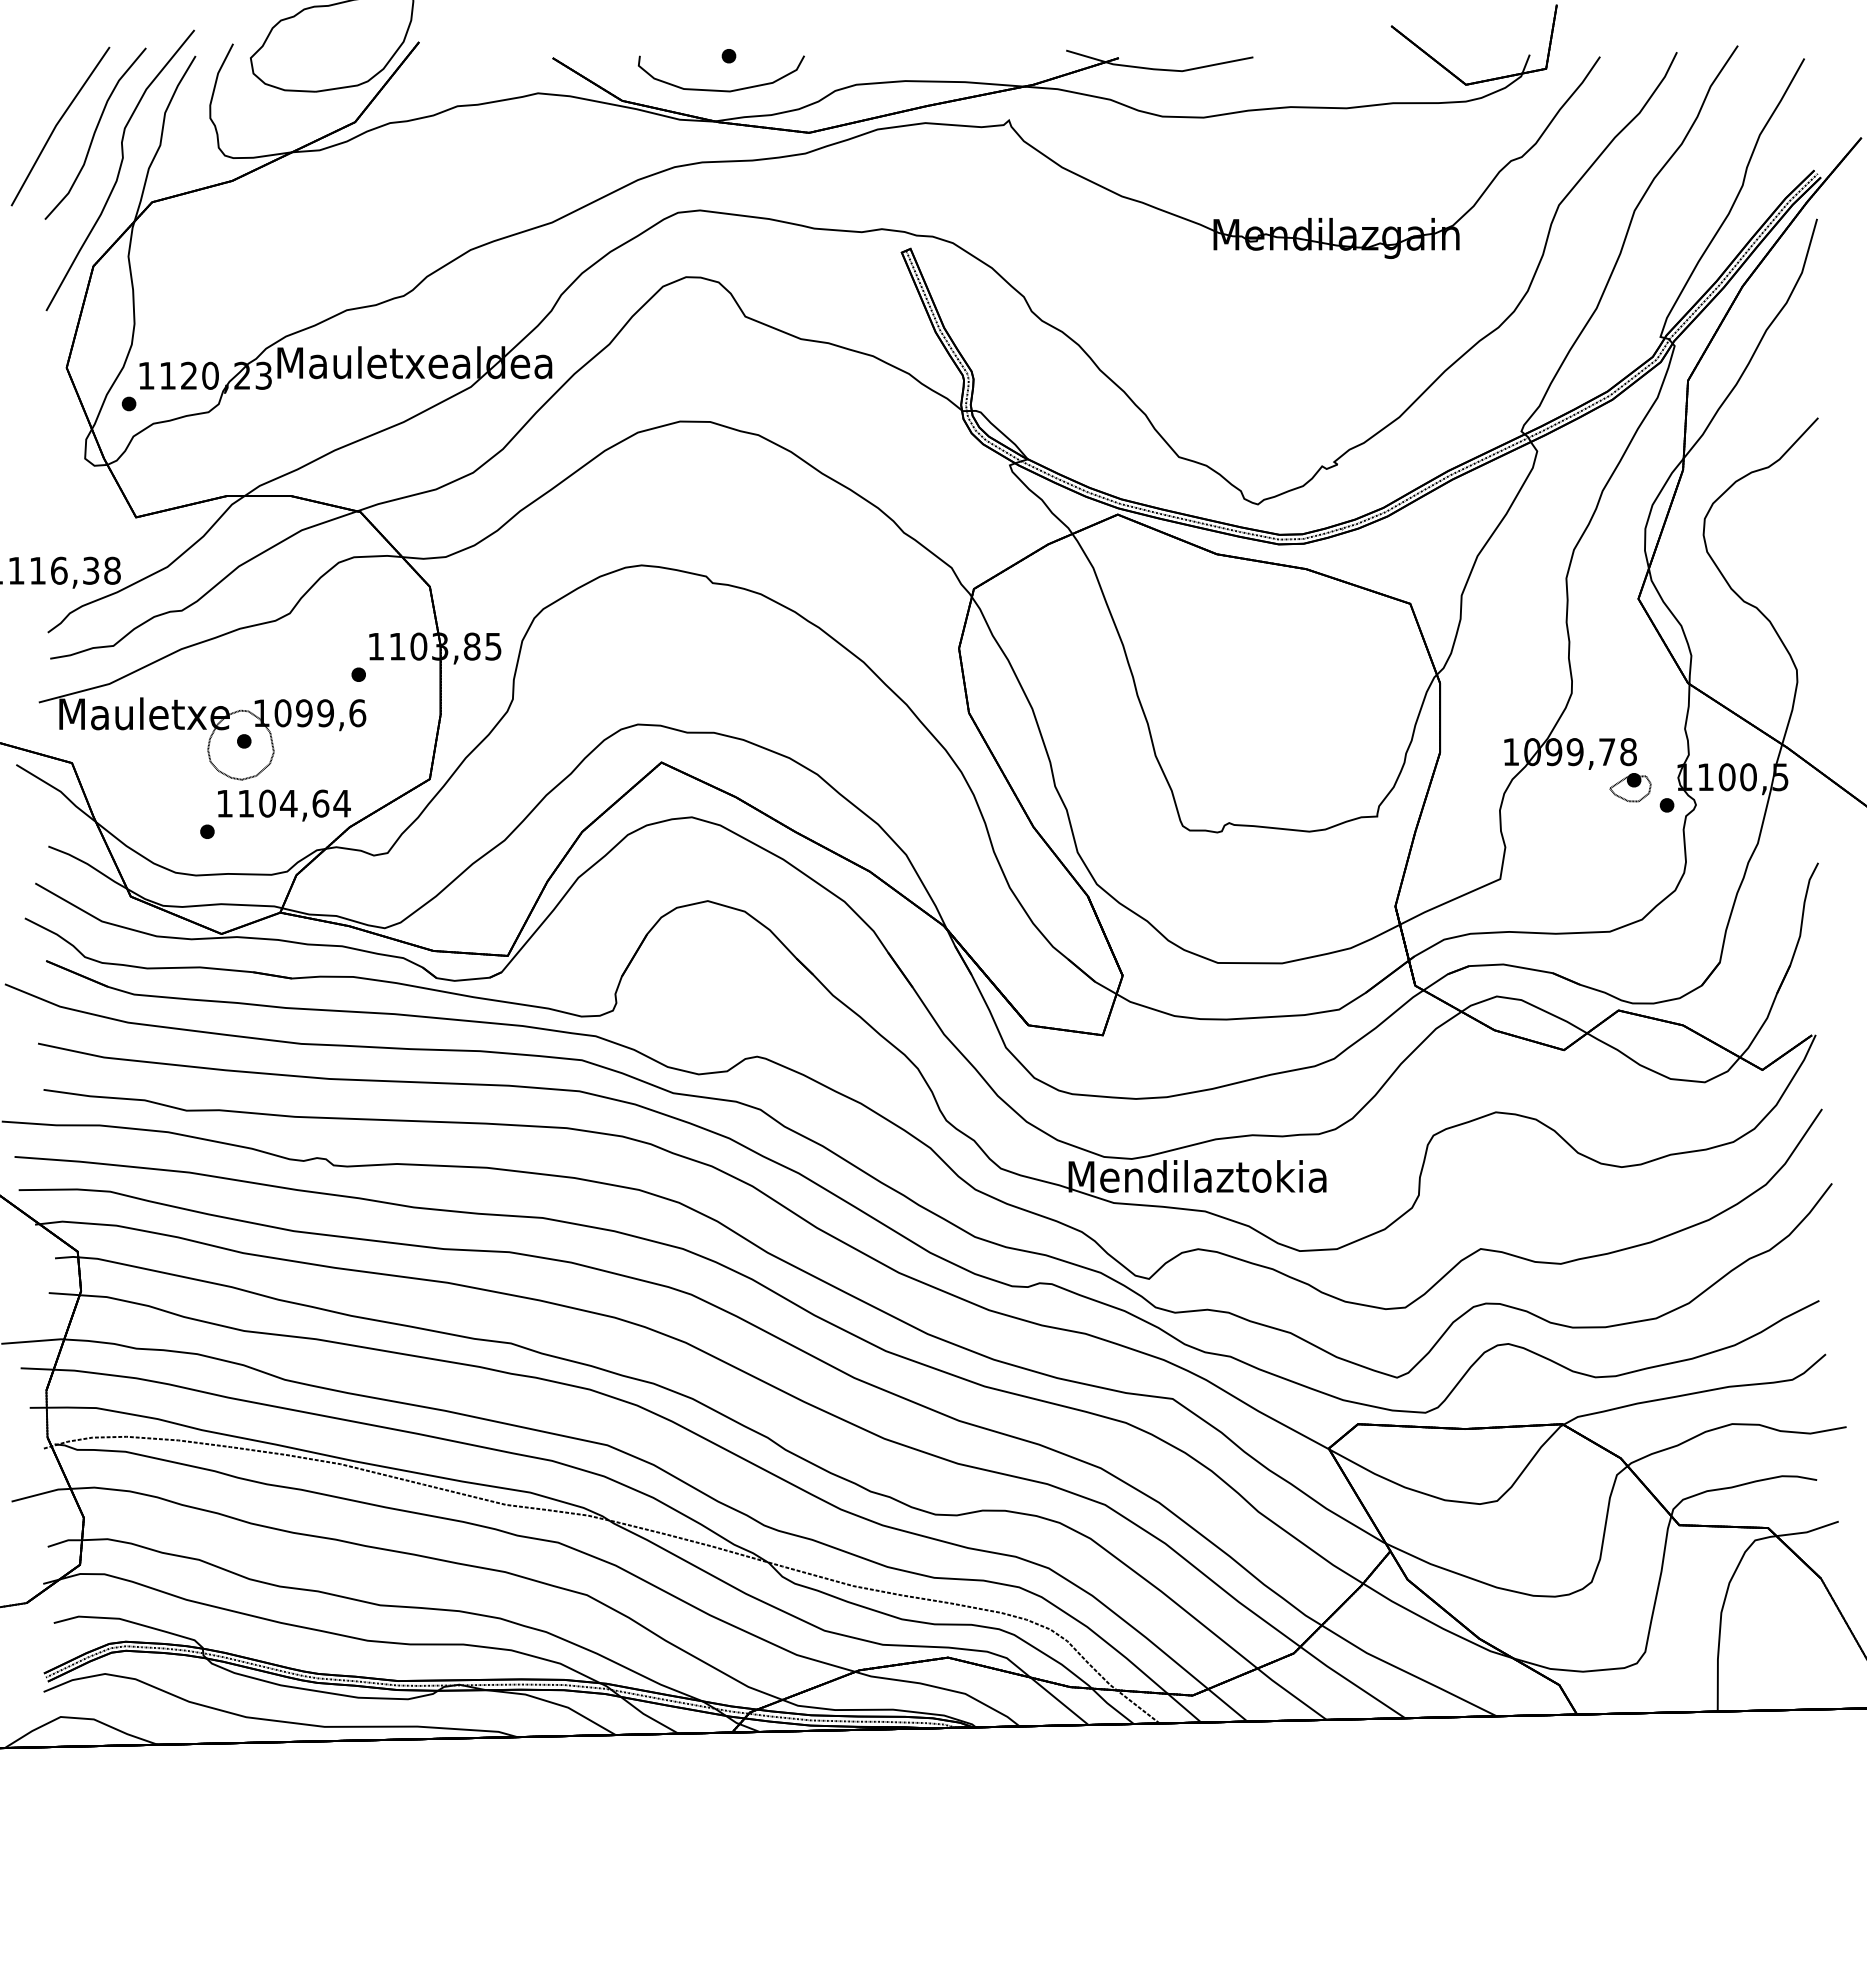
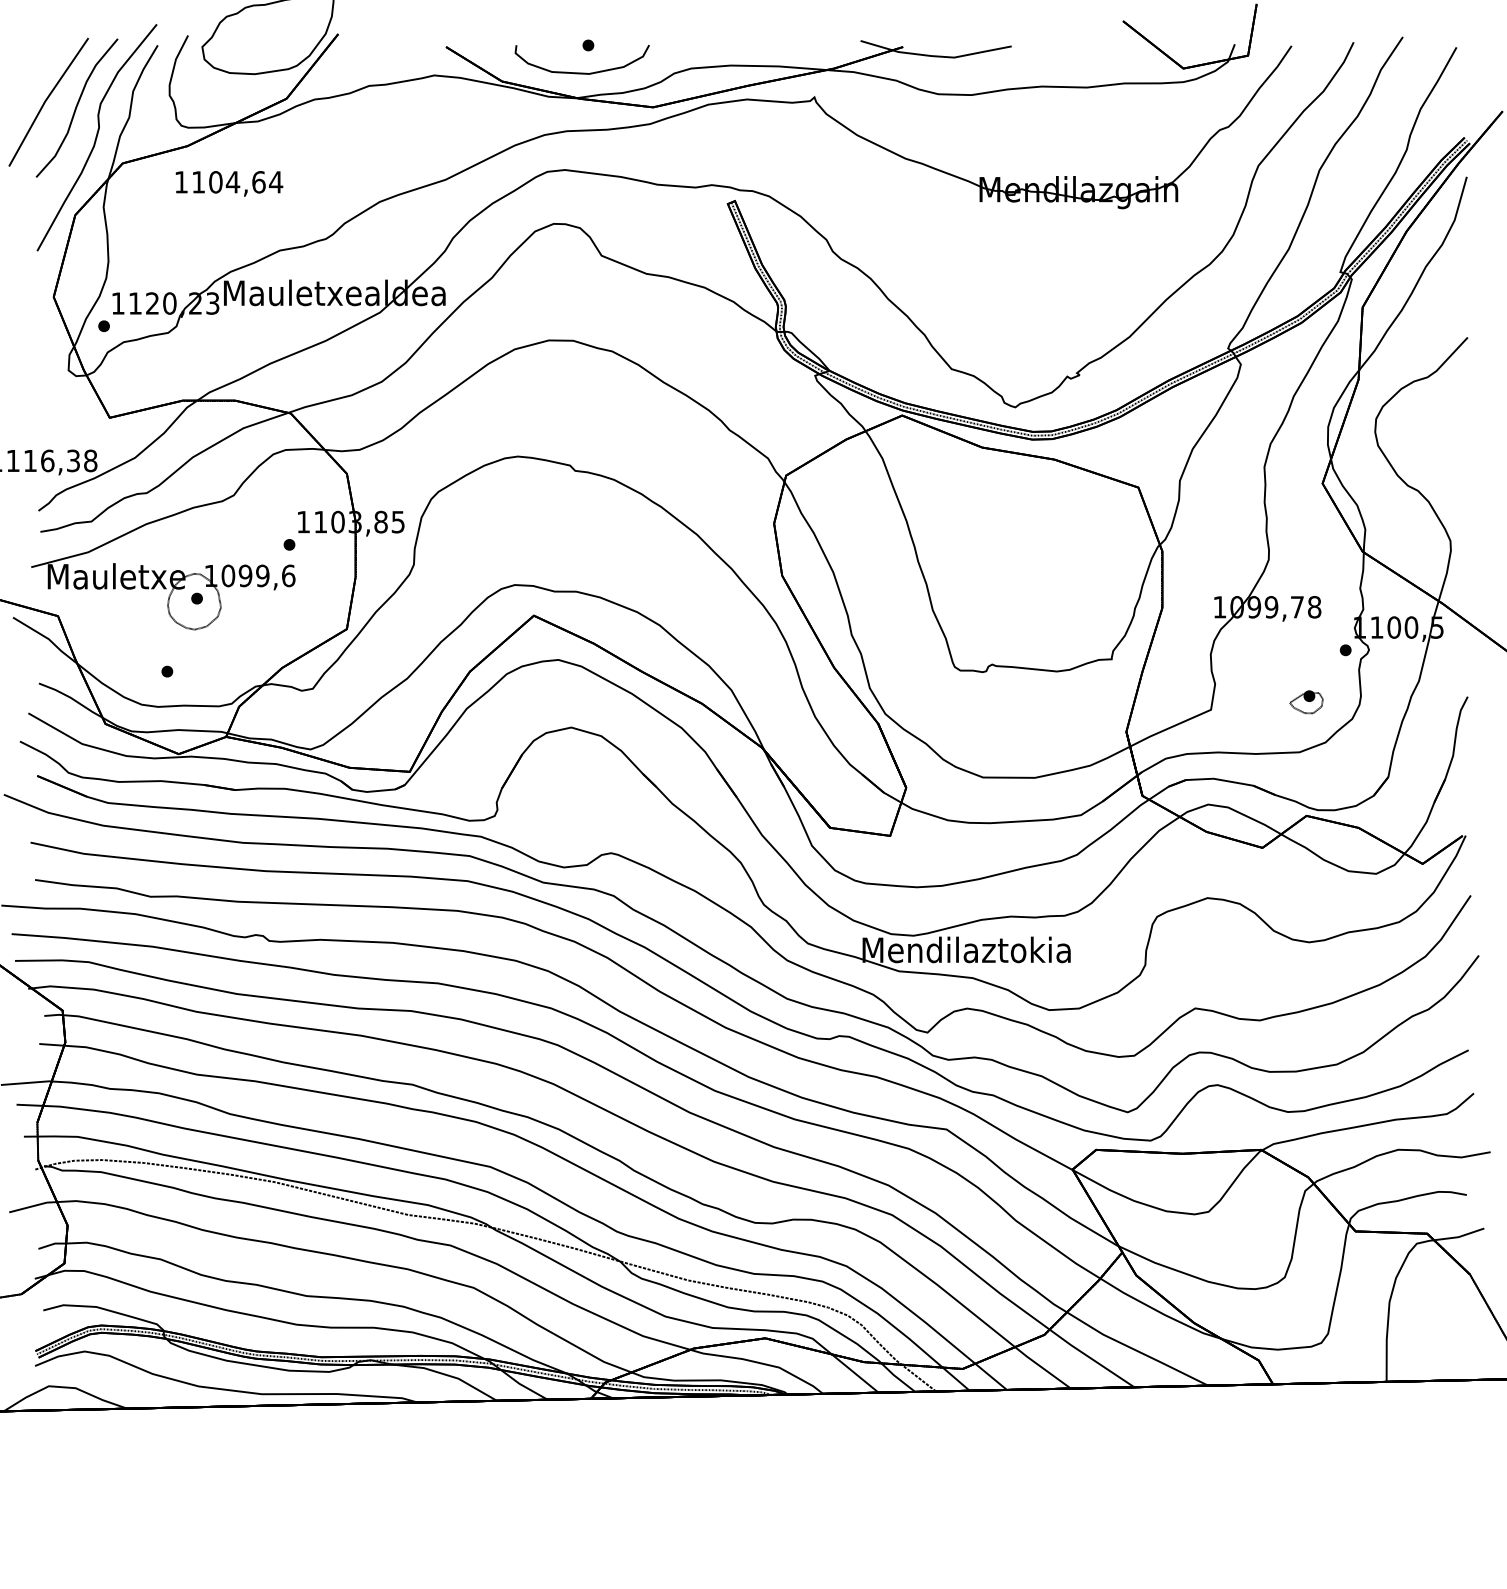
part: (1630, 787) -> (1306, 702), moved
text: (284, 805) -> (229, 183), moved

